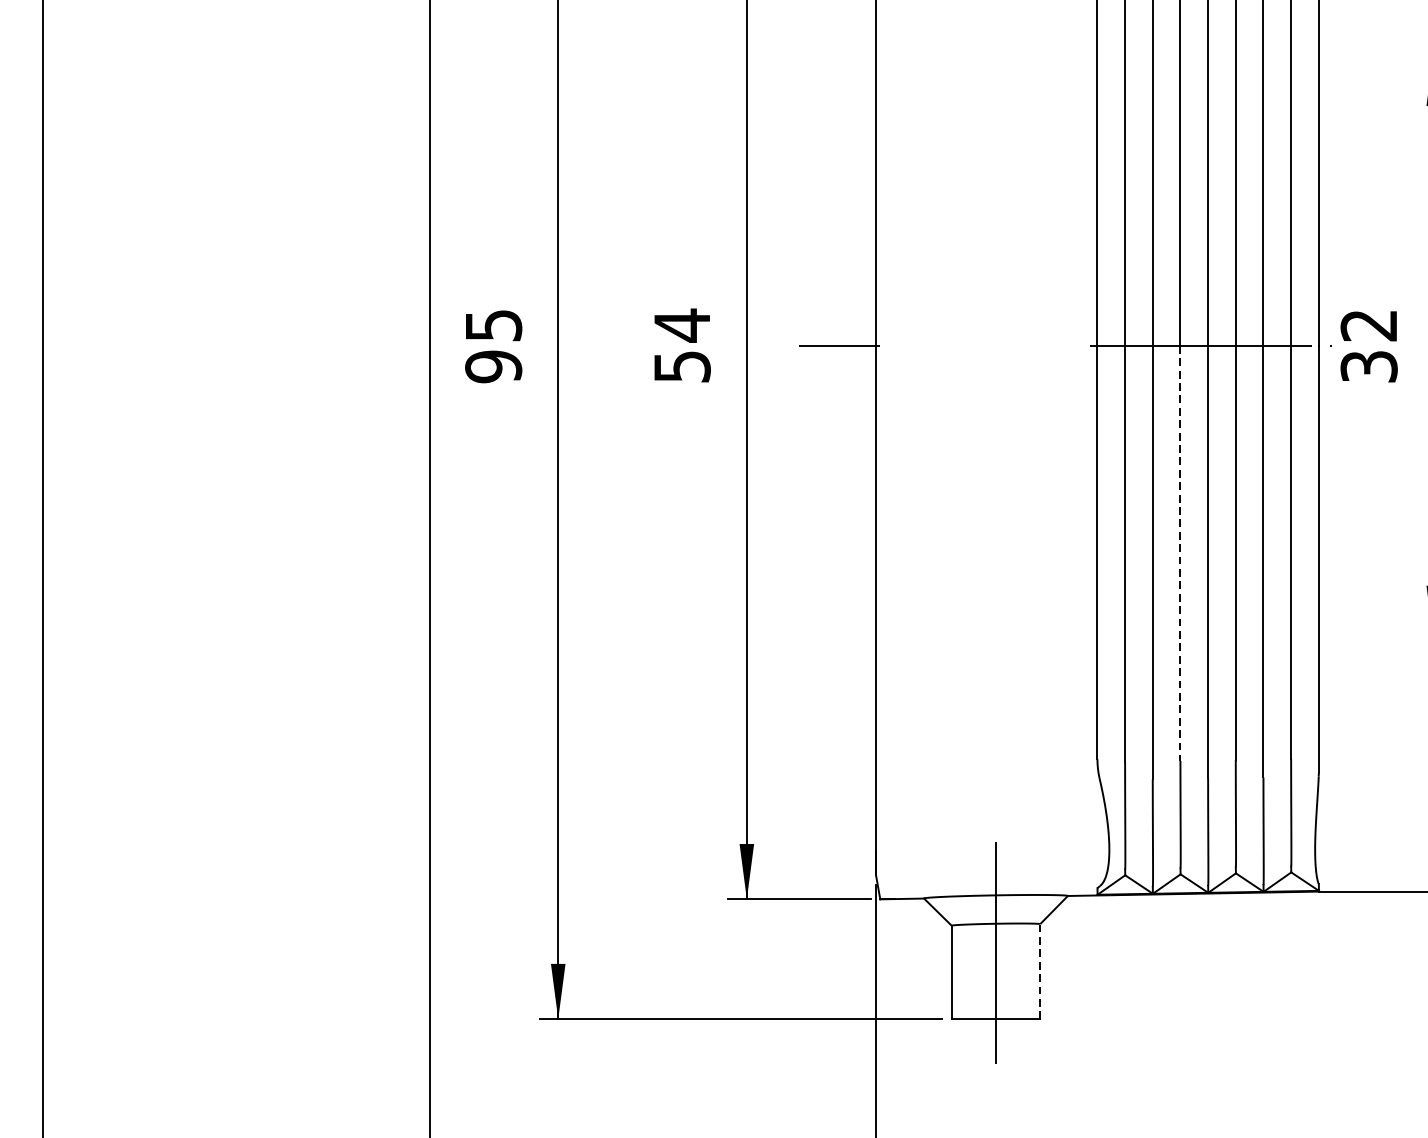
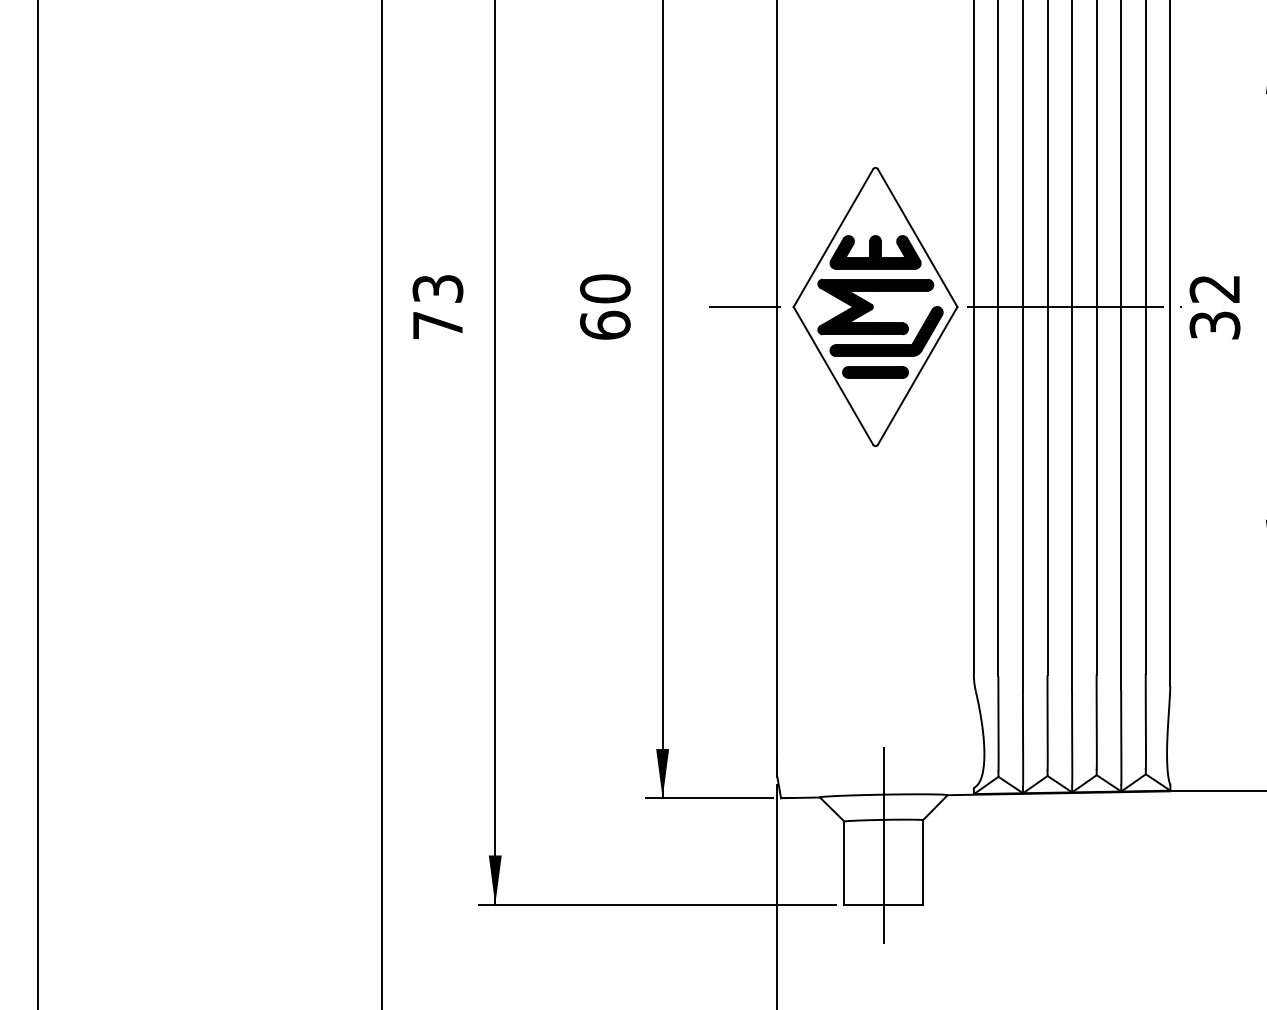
text: (682, 345) -> (605, 306), 54 -> 60
part: (986, 345) -> (875, 306), added
text: (493, 346) -> (437, 307), 95 -> 73
line: (1180, 553) -> (1047, 491), dashed -> solid
line: (1040, 970) -> (923, 861), dashed -> solid

